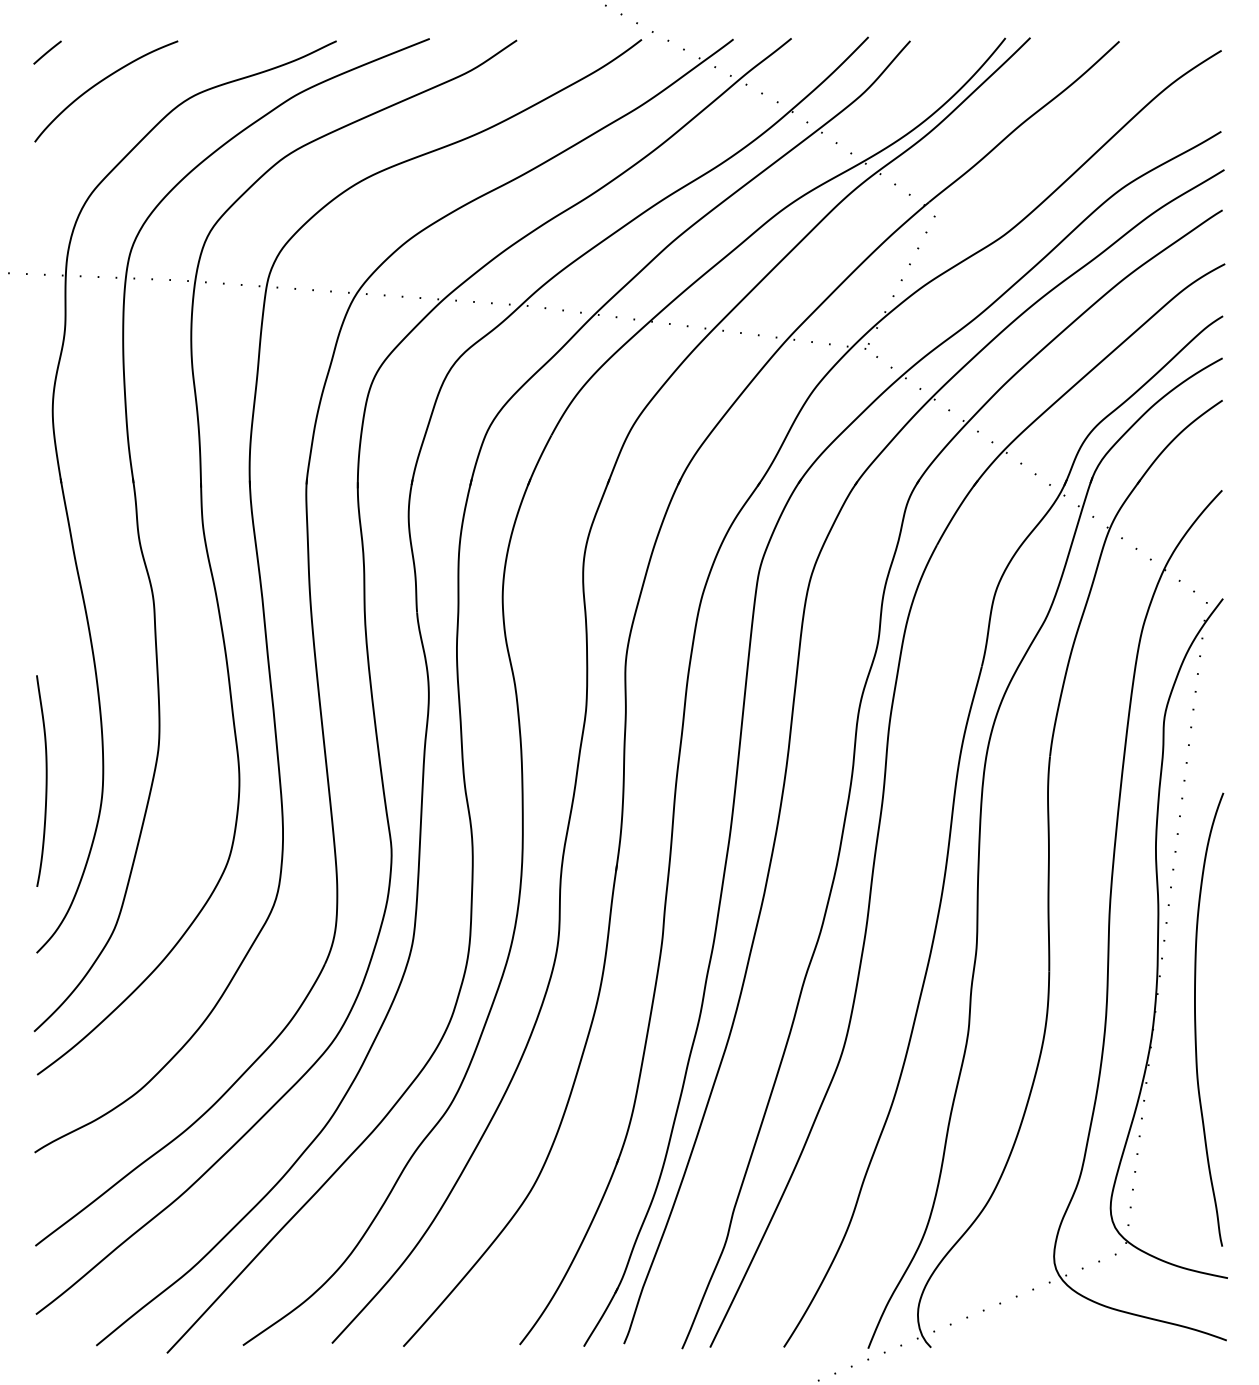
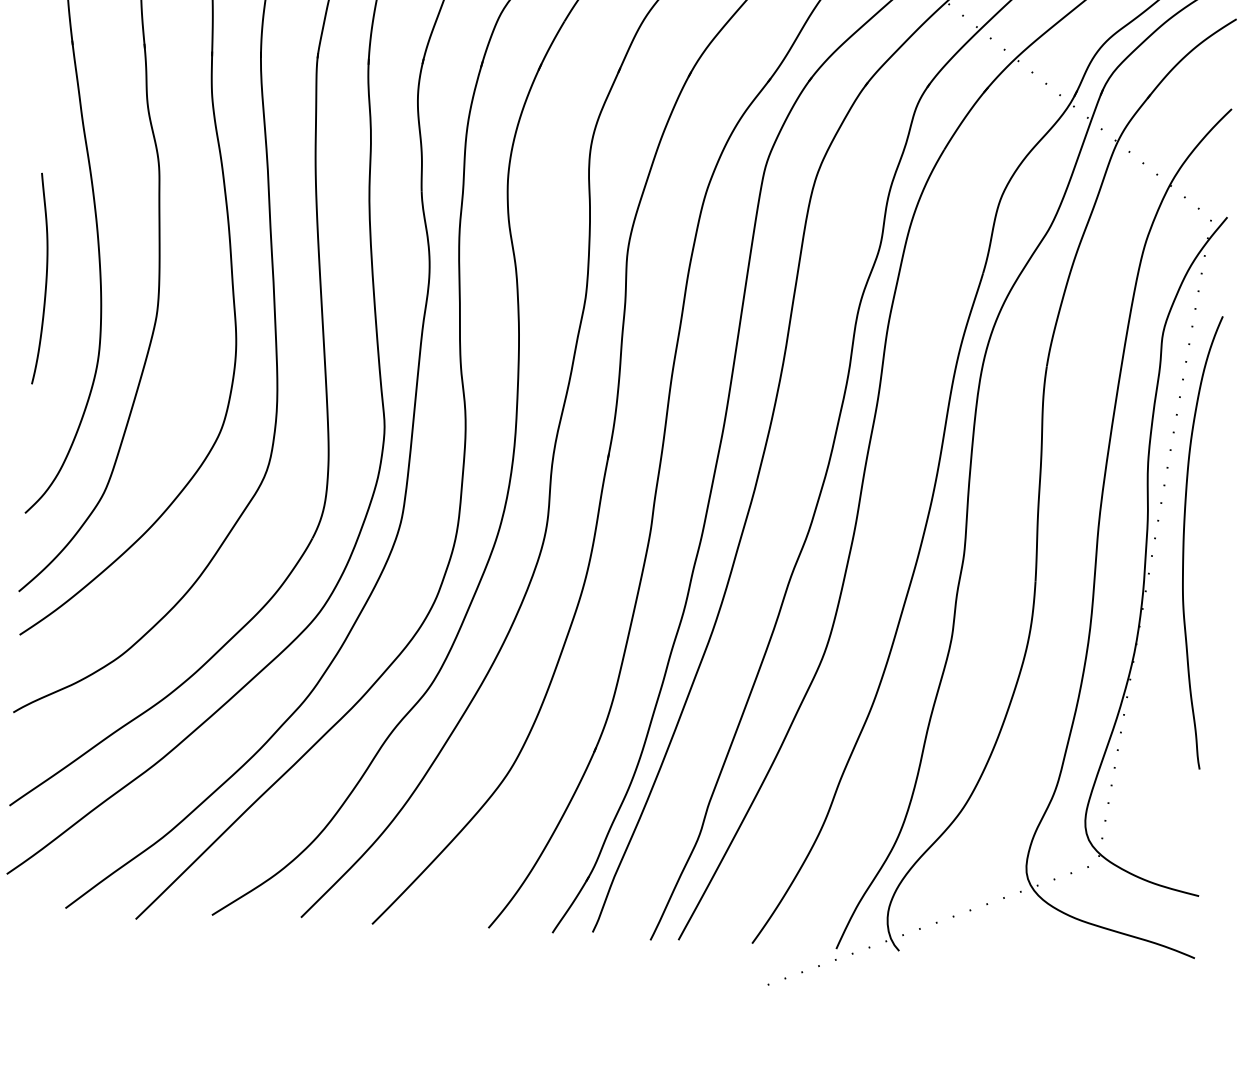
curve: (45, 780) -> (45, 278), moved
curve: (1196, 1020) -> (1184, 542), moved

